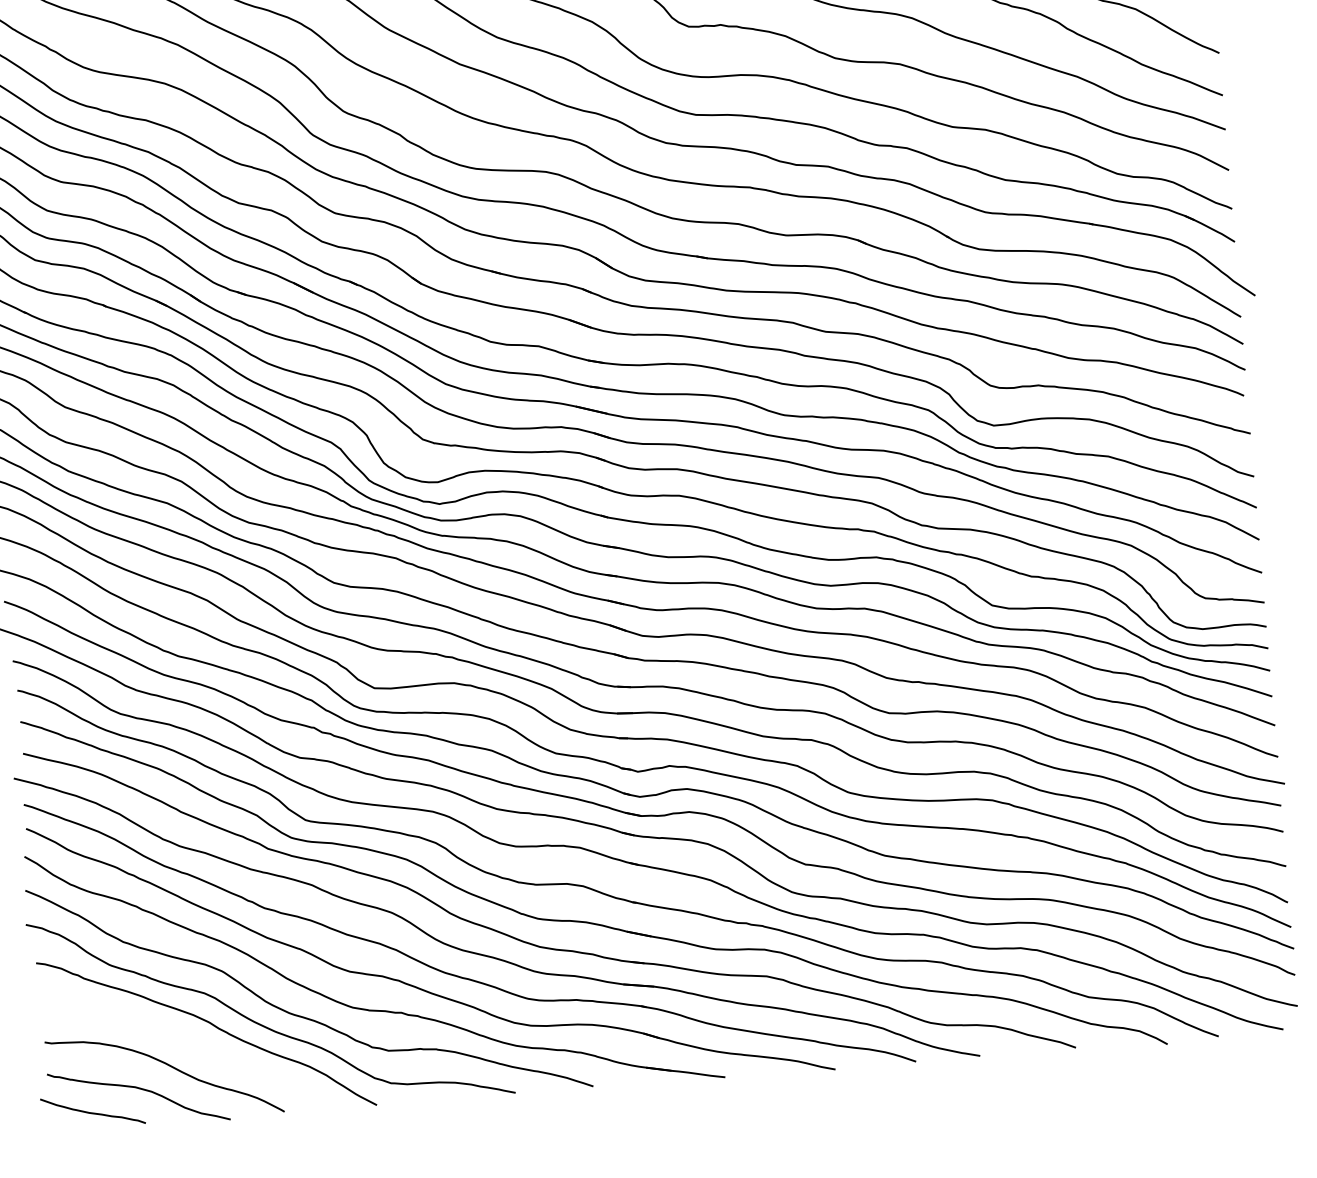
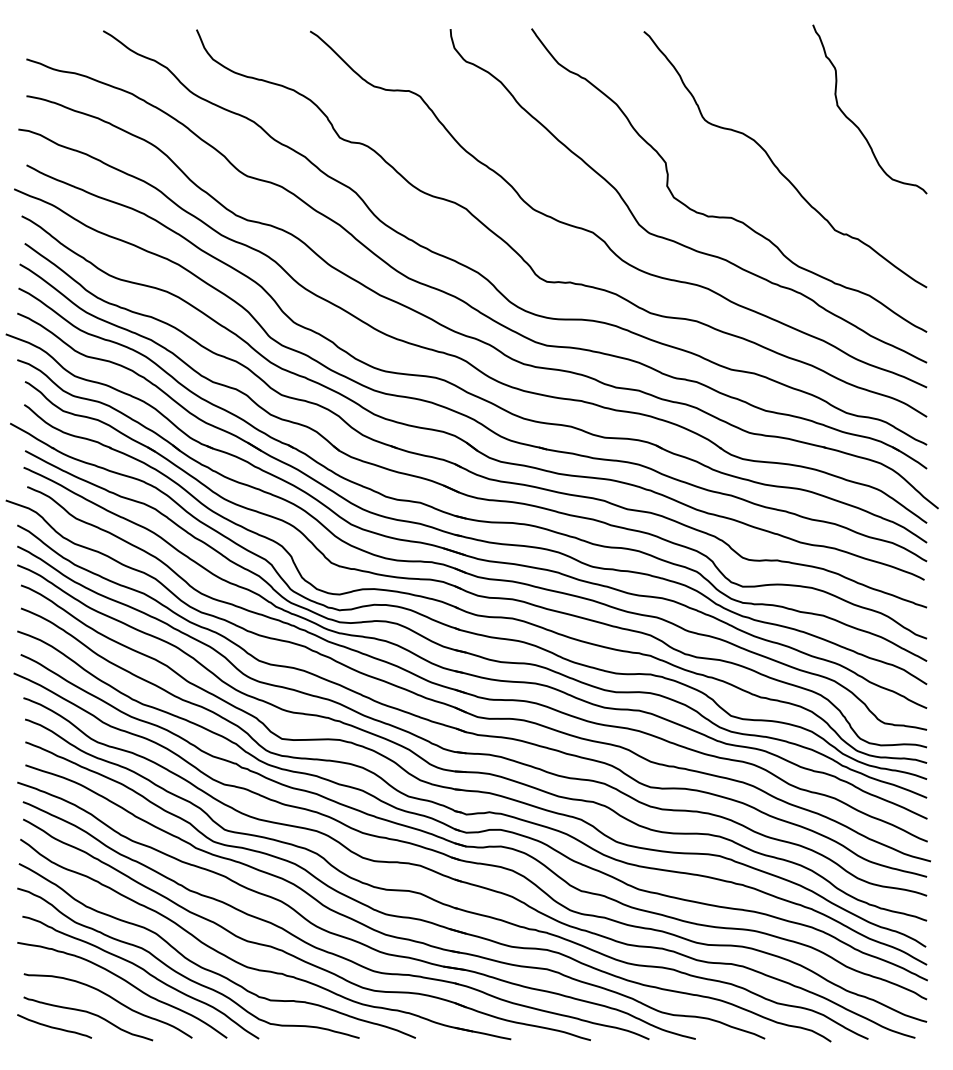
curve: (188, 1043) -> (127, 983), added

